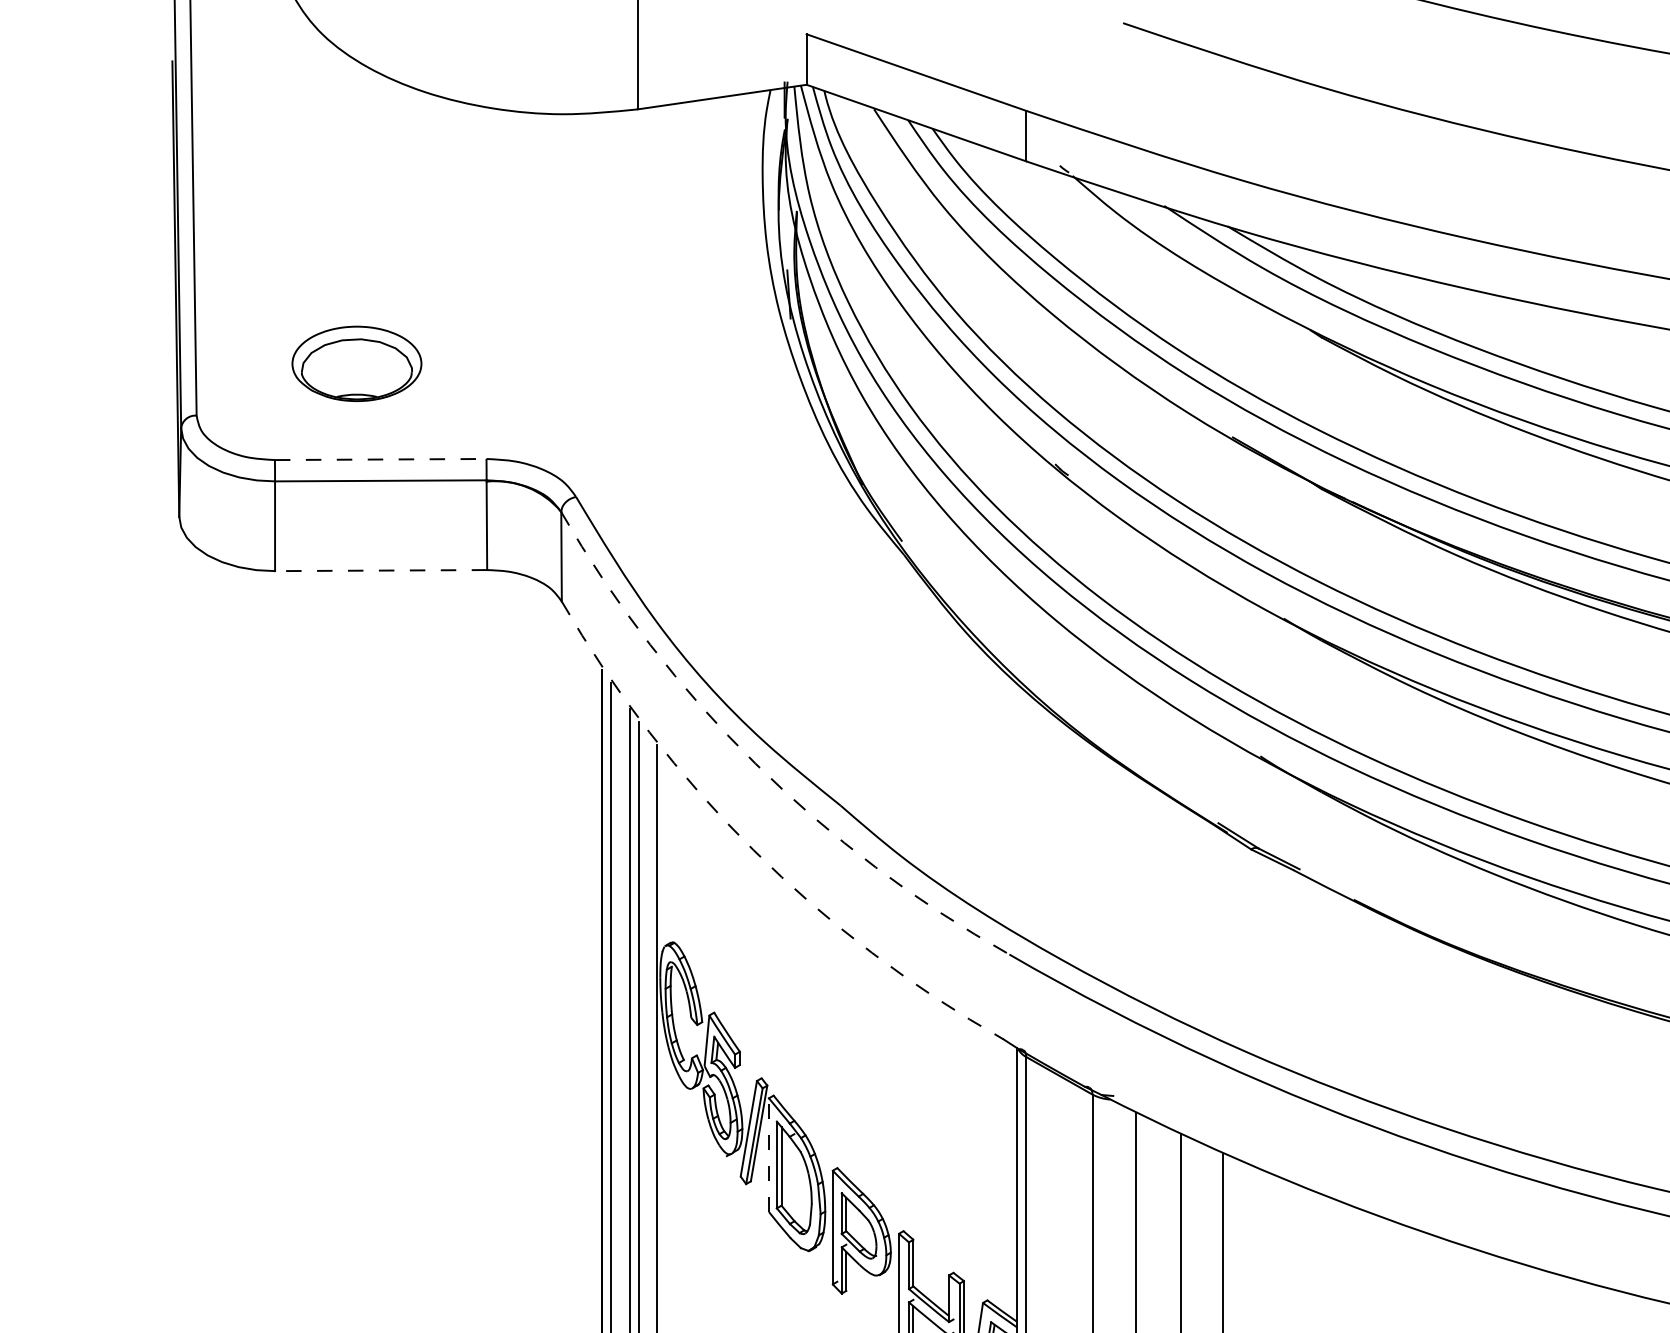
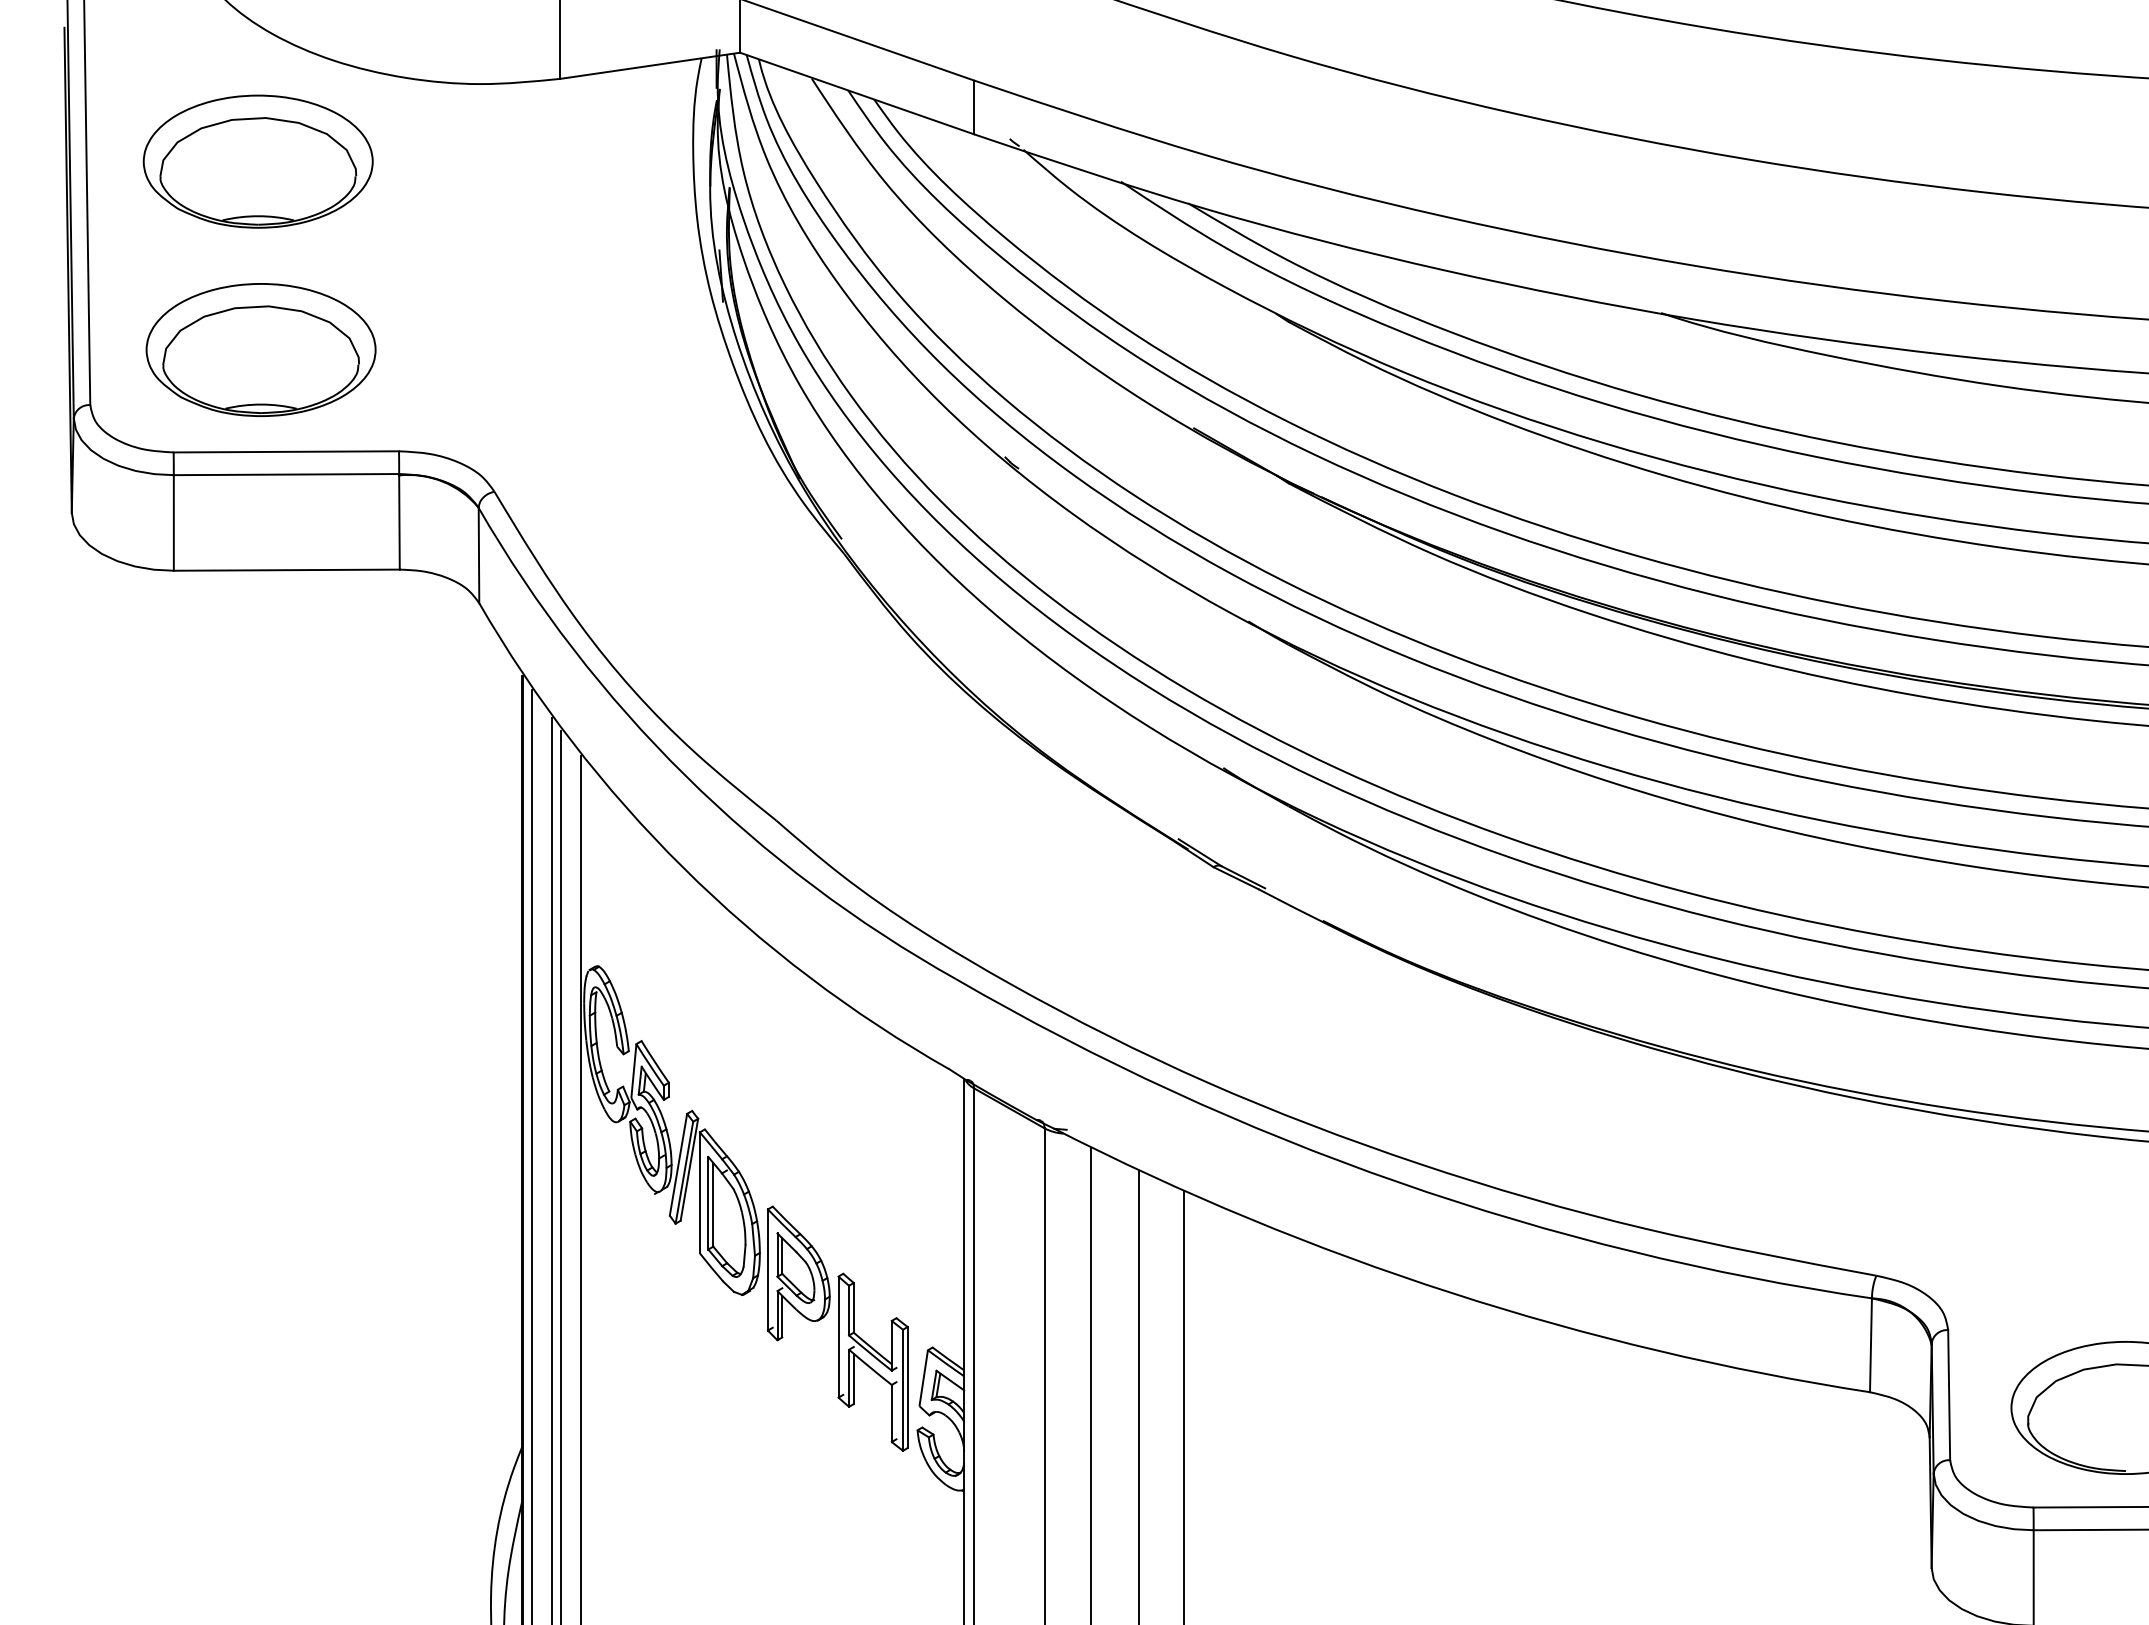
part: (353, 186) -> (257, 161), added
part: (356, 363) -> (260, 349), size x1.67
line: (380, 459) -> (286, 451), dashed -> solid
line: (380, 570) -> (286, 570), dashed -> solid
arc: (755, 763) -> (685, 775), dashed -> solid
arc: (753, 849) -> (683, 867), dashed -> solid
line: (768, 1154) -> (699, 1192), dashed -> solid

